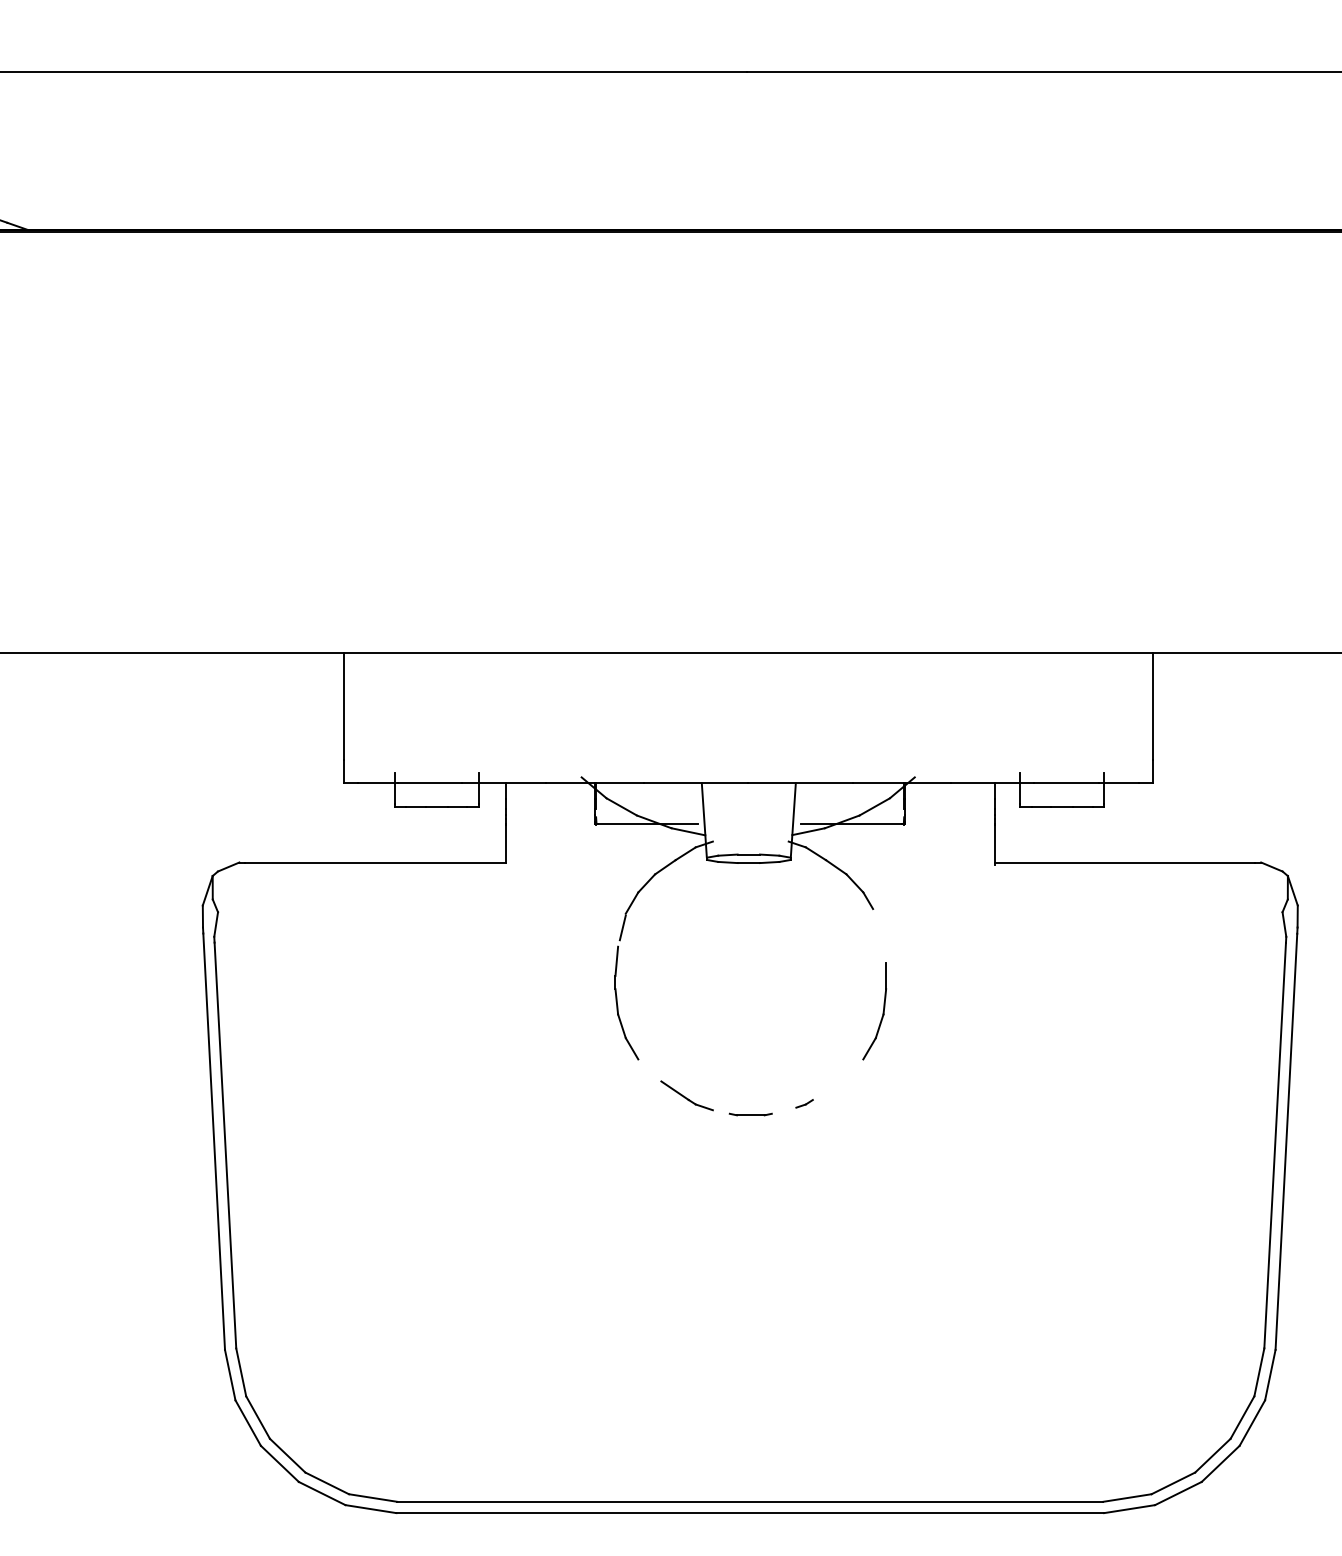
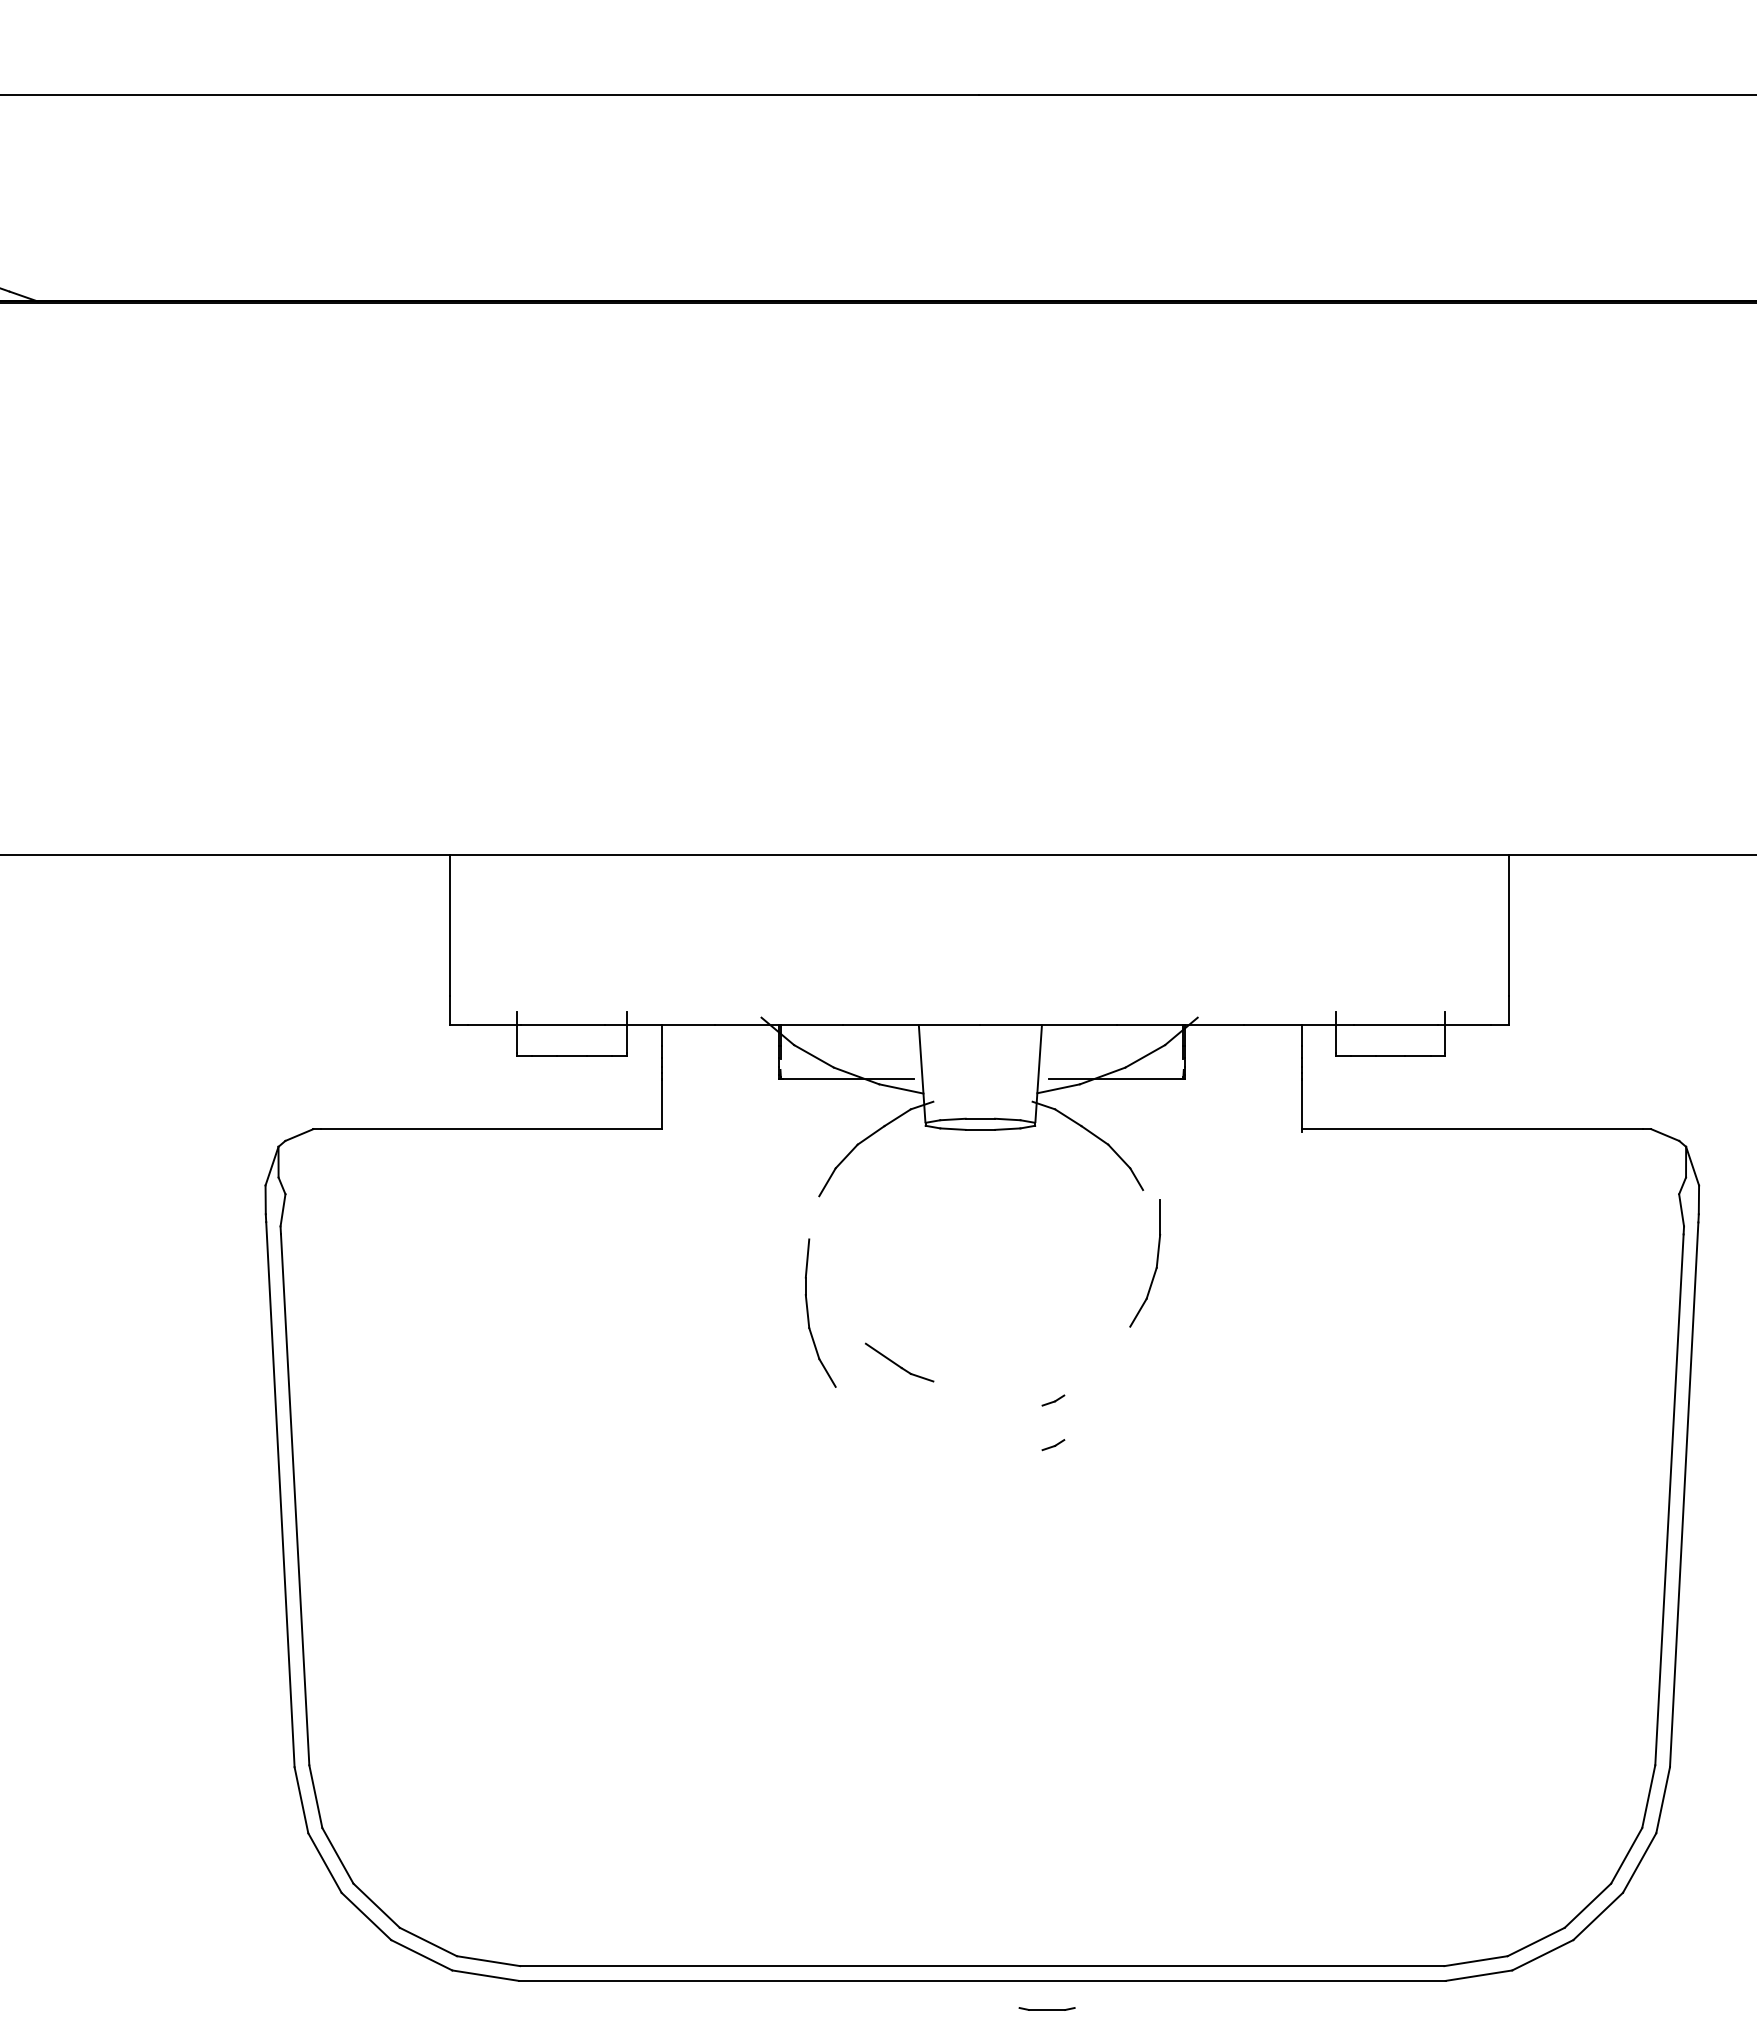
line: (622, 927) -> (815, 1214), removed
part: (882, 1011) -> (1155, 1263), moved
part: (804, 1069) -> (1053, 1400), added
part: (686, 1095) -> (898, 1362), moved
part: (750, 1114) -> (1046, 2008), moved

